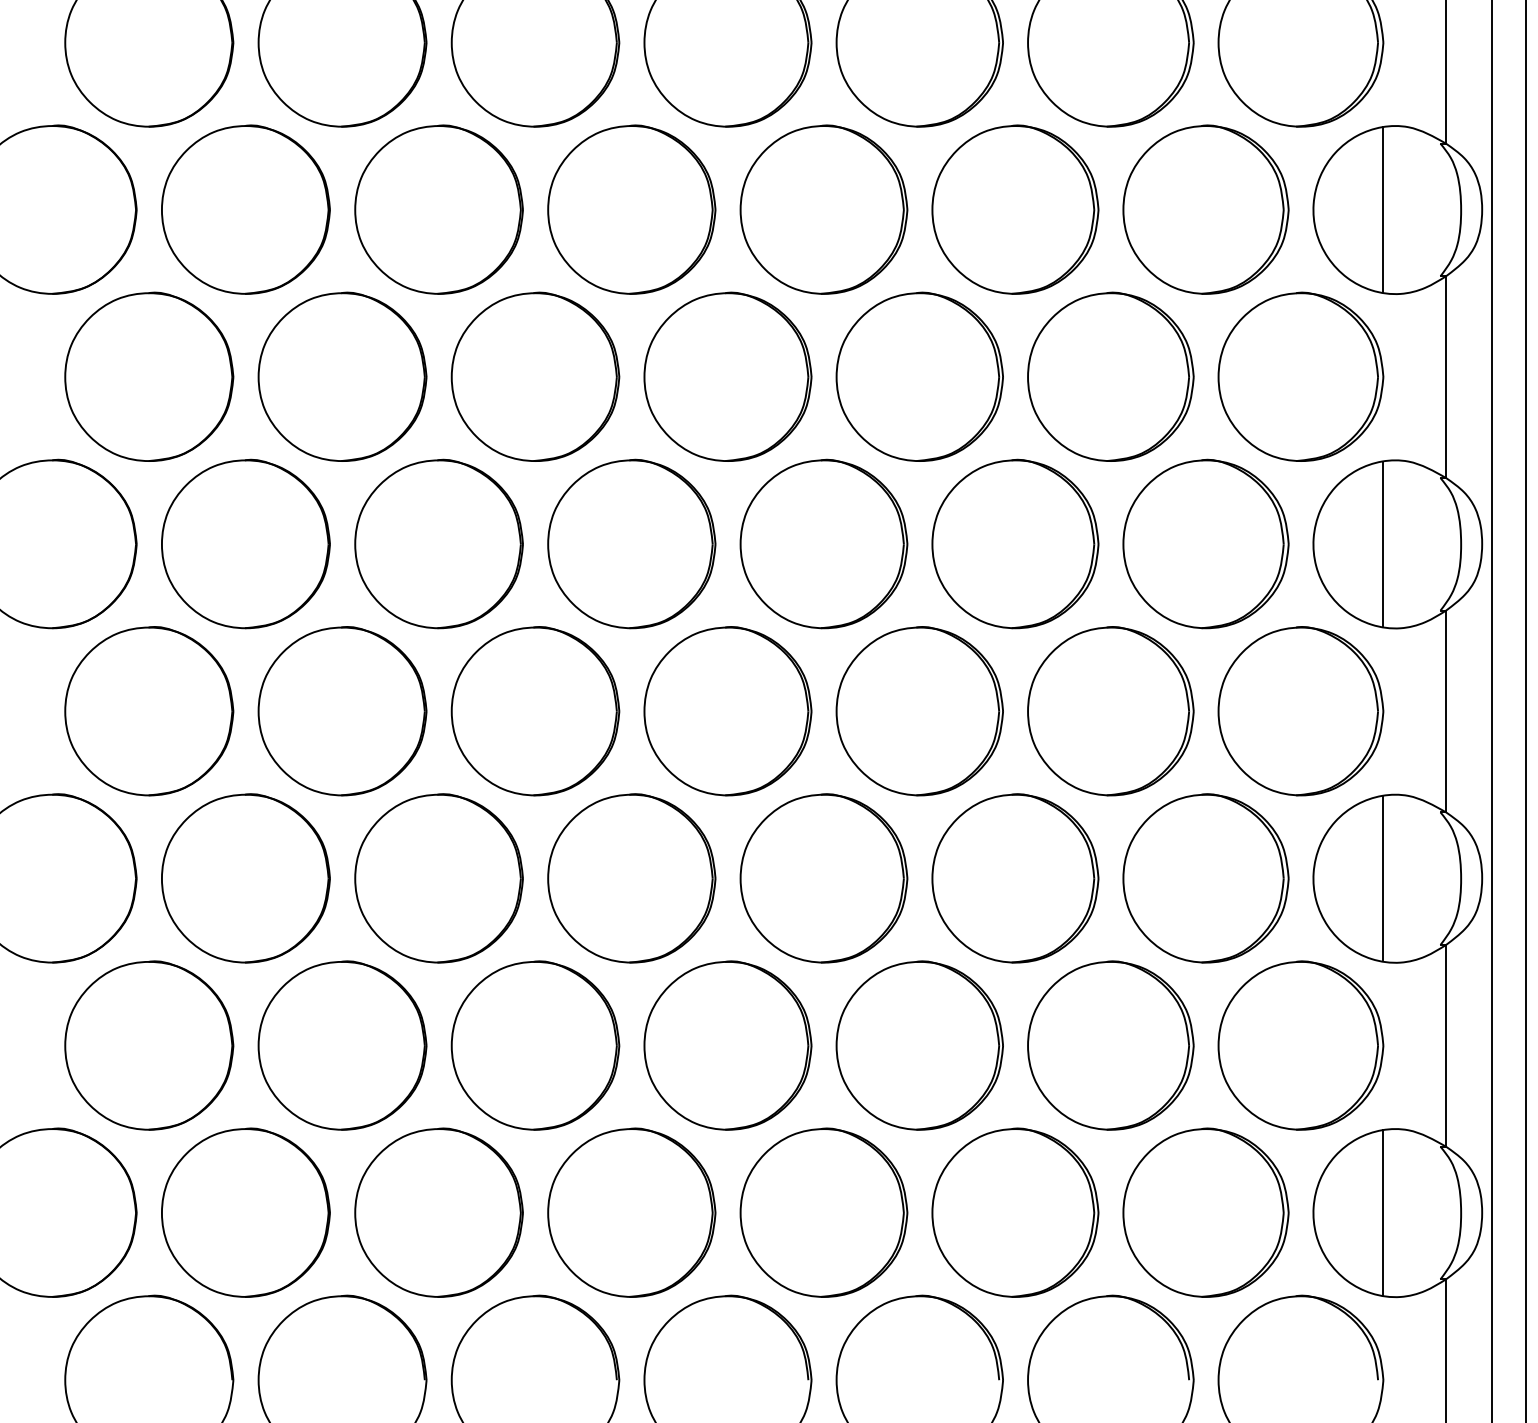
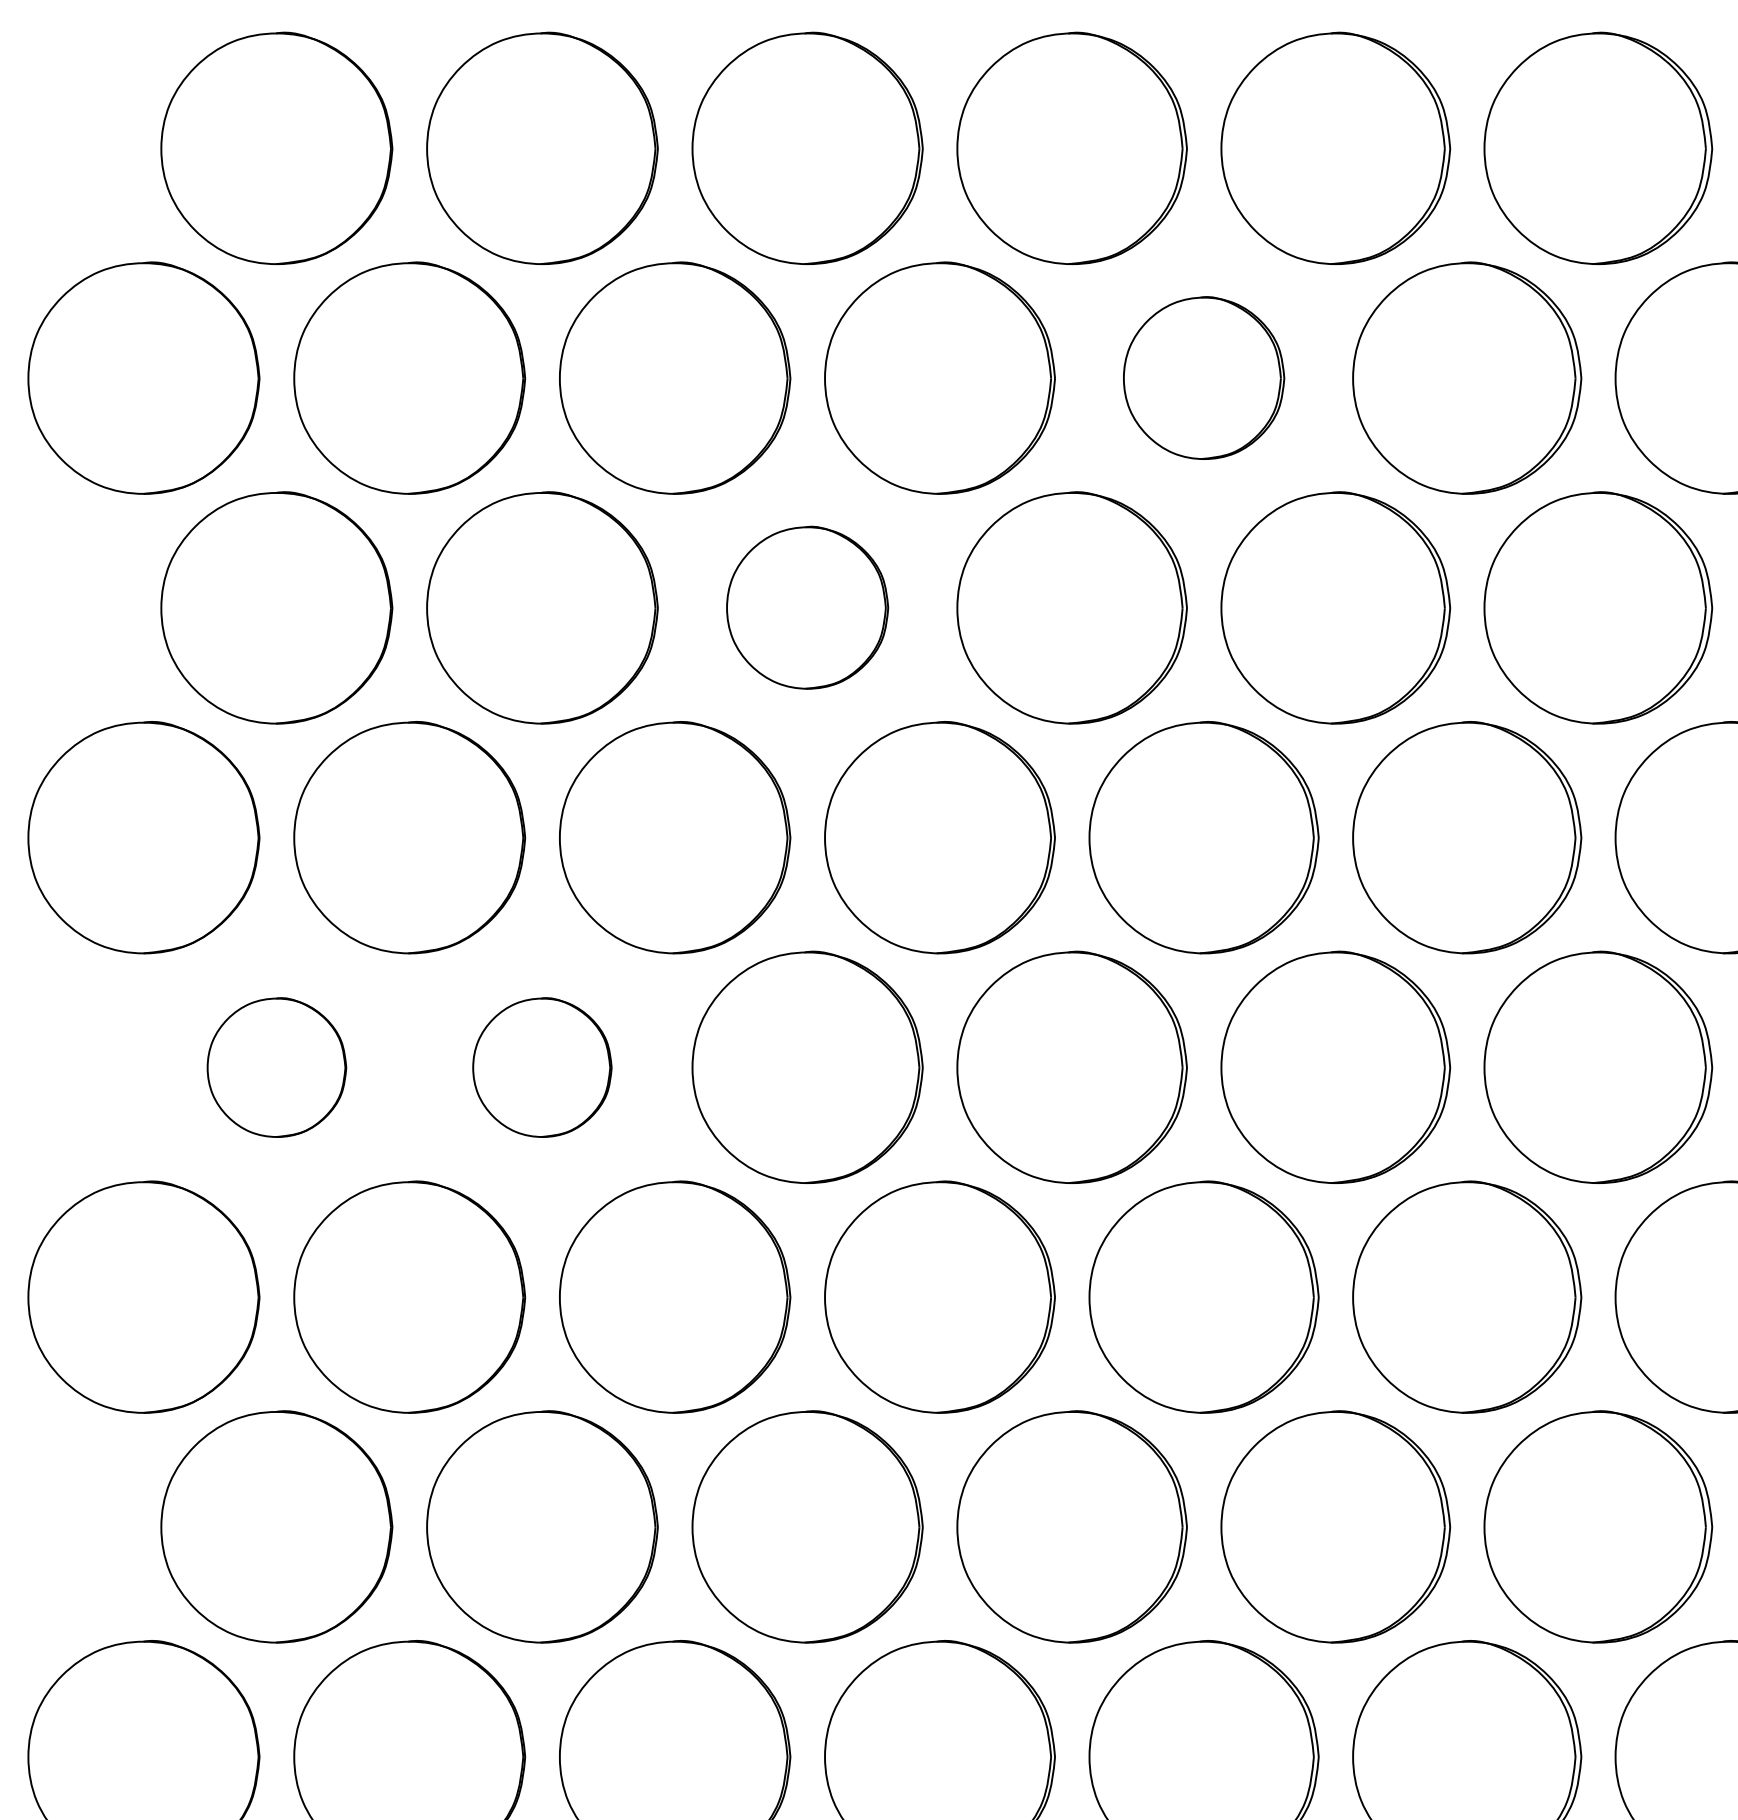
part: (823, 209) -> (1203, 377), size x0.7
part: (535, 376) -> (807, 607), size x0.7
part: (149, 711) -> (277, 1067), size x0.6
part: (342, 711) -> (542, 1067), size x0.6

